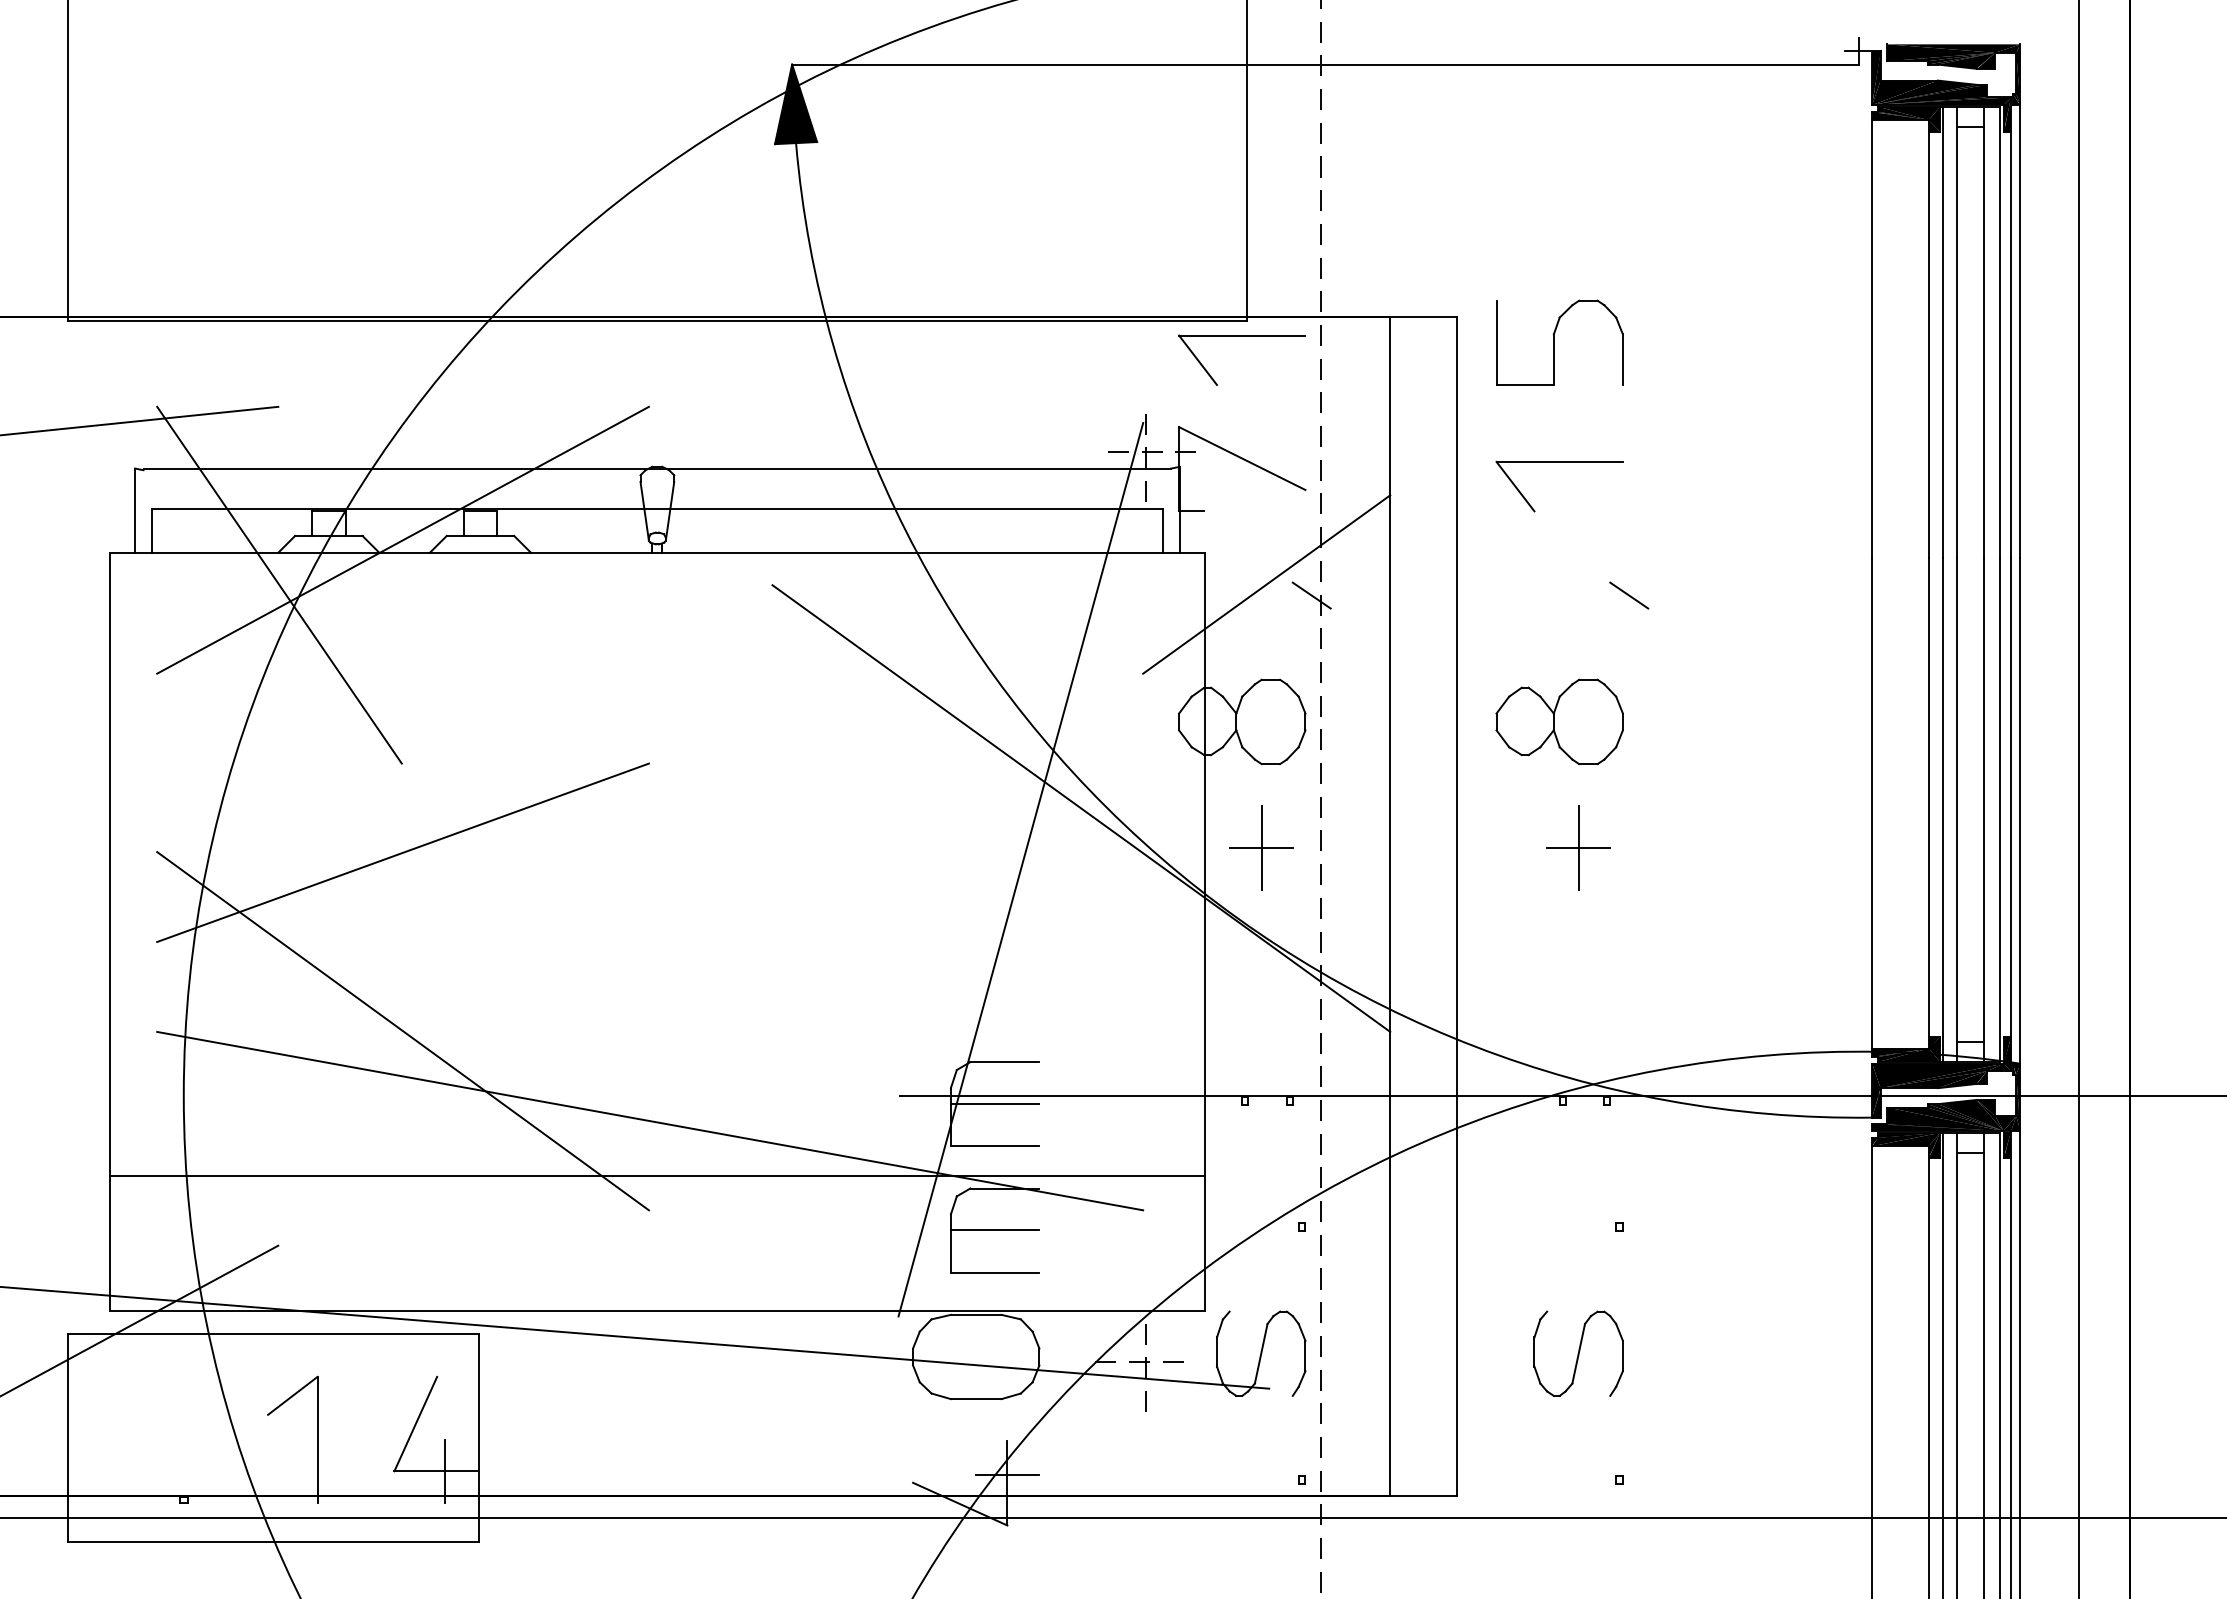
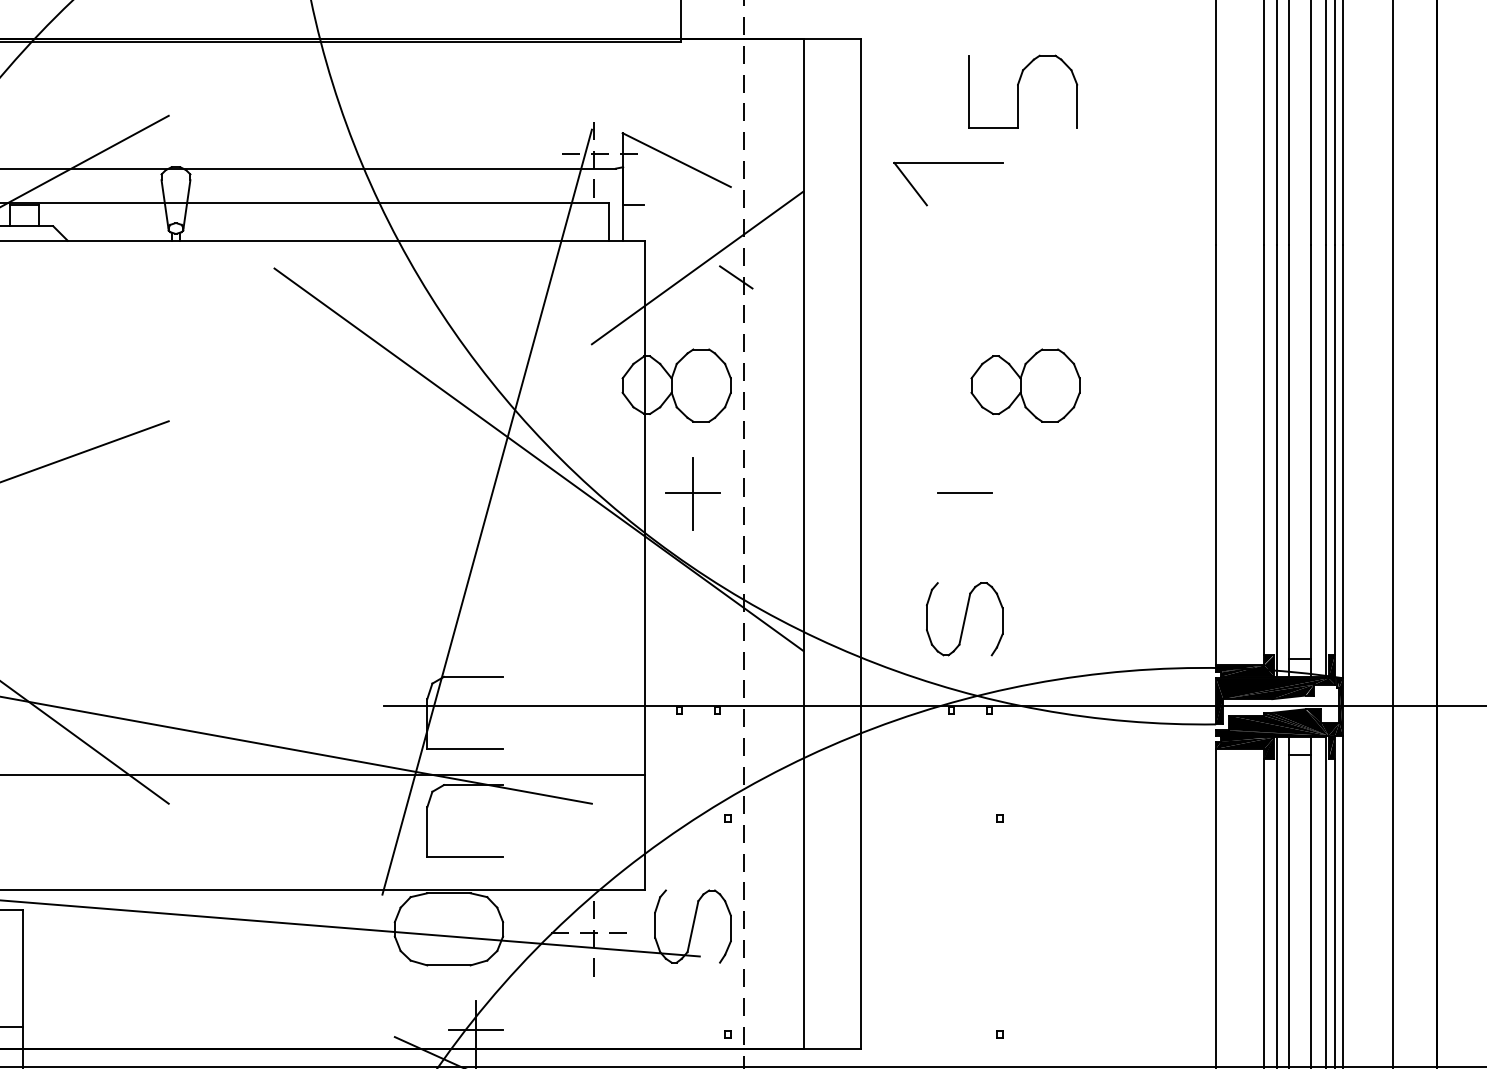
part: (1241, 336) -> (676, 55), removed
part: (1559, 342) -> (1022, 91), moved
line: (1629, 595) -> (1008, 277), removed
part: (1559, 721) -> (1025, 385), moved
line: (1579, 848) -> (965, 493), removed
line: (994, 1103) -> (464, 712), removed
line: (994, 1230) -> (464, 821), removed
part: (1578, 1353) -> (964, 618), moved

